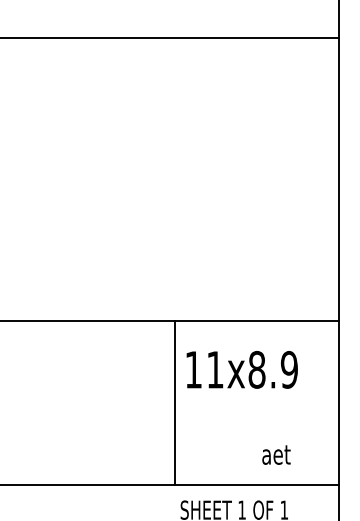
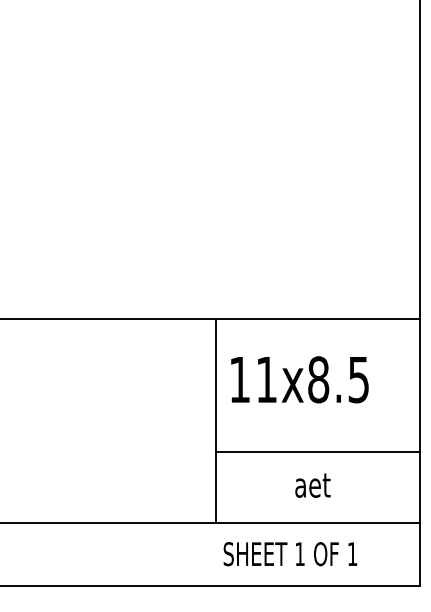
text: (289, 369) -> (358, 379), 11x8.9 -> 11x8.5
line: (256, 428) -> (317, 452), added
text: (276, 454) -> (312, 484), moved

